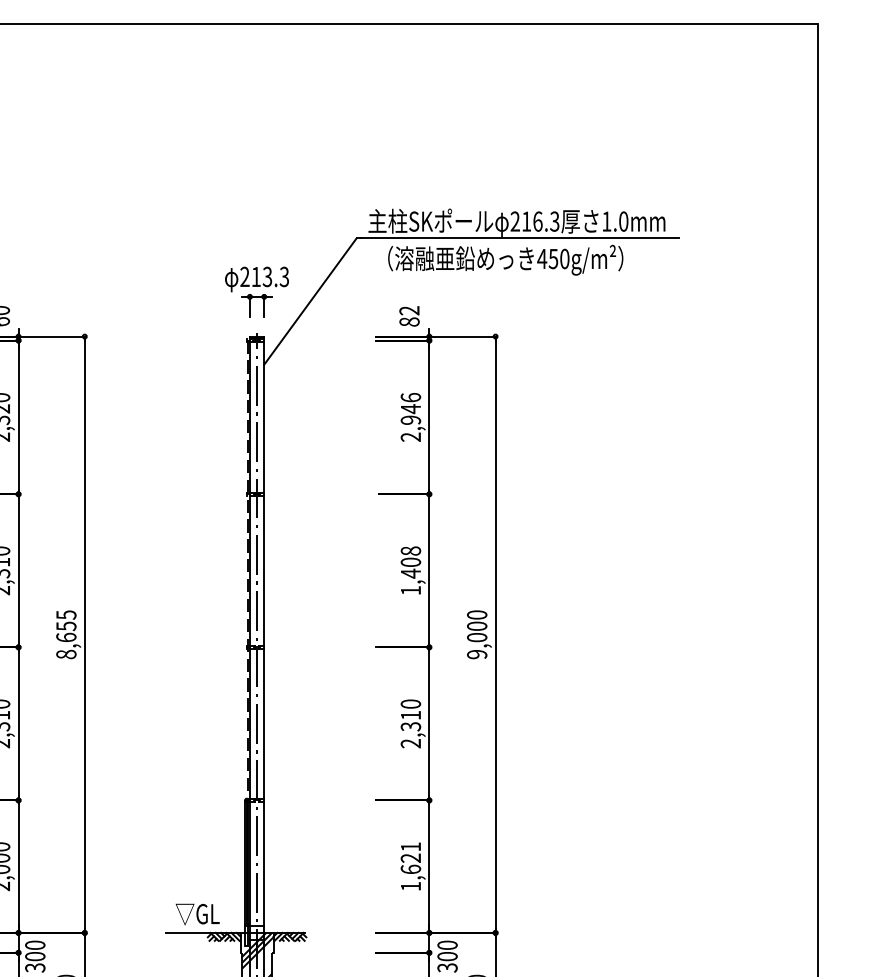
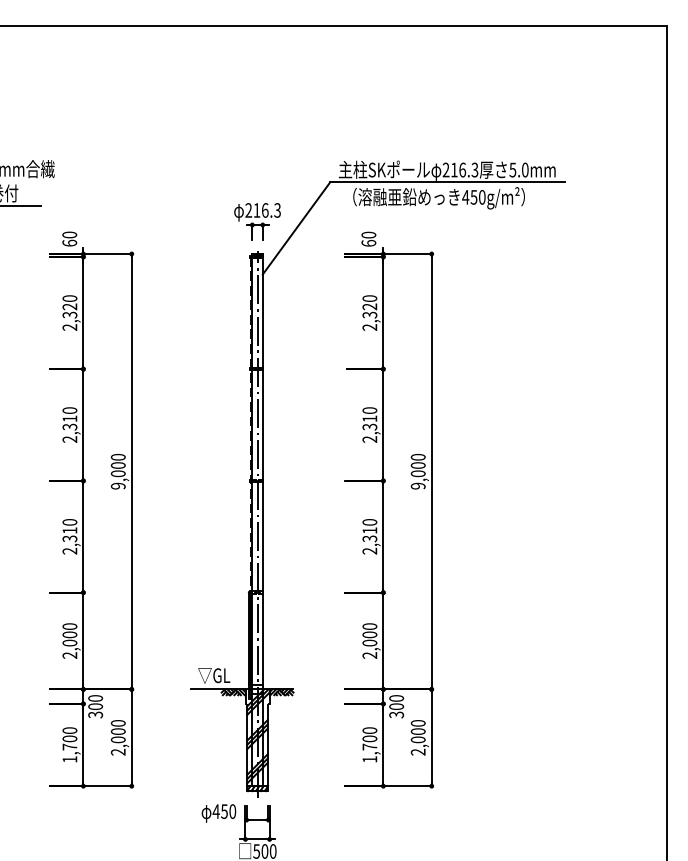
text: (606, 220) -> (512, 169), 1.0mm -> 5.0mm
text: (266, 276) -> (264, 210), 213.3 -> 216.3
text: (409, 315) -> (368, 238), 82 -> 60
text: (410, 408) -> (369, 306), 2,946 -> 2,320
text: (410, 570) -> (369, 424), 1,408 -> 2,310
text: (65, 634) -> (117, 471), 8,655 -> 9,000
text: (410, 865) -> (369, 640), 1,621 -> 2,000

